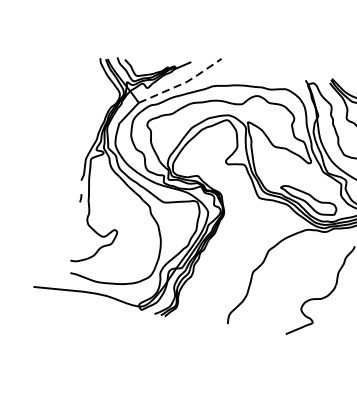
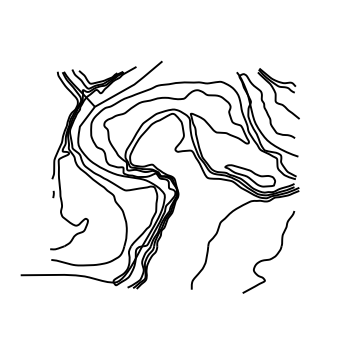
line: (183, 83) -> (131, 86), dashed -> solid

